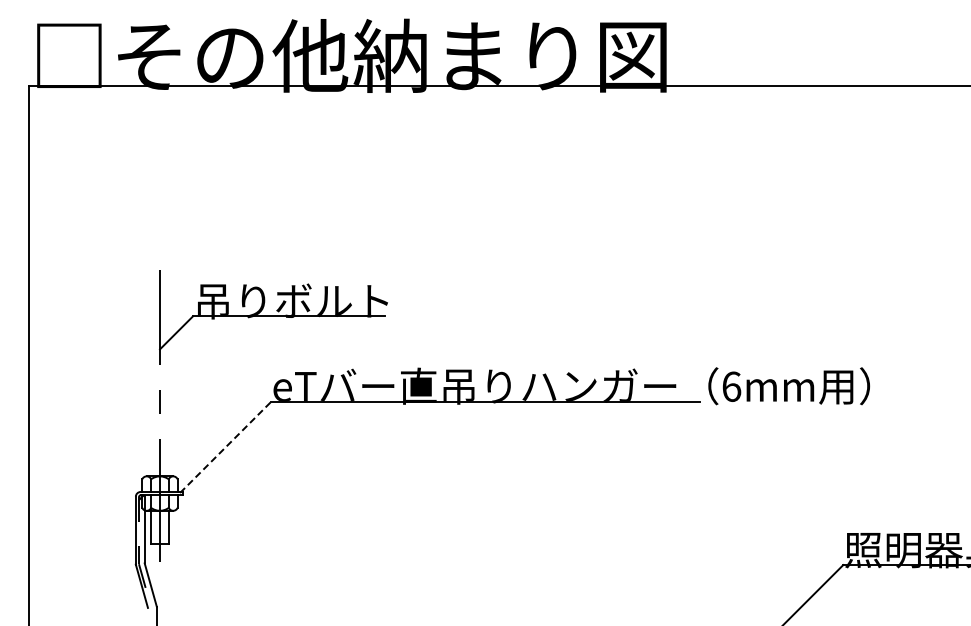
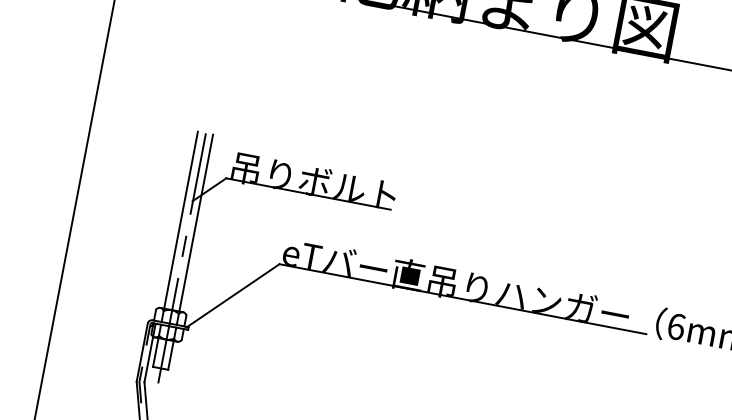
line: (151, 373) -> (181, 220), added
line: (168, 373) -> (195, 223), added
line: (225, 447) -> (232, 296), dashed -> solid

